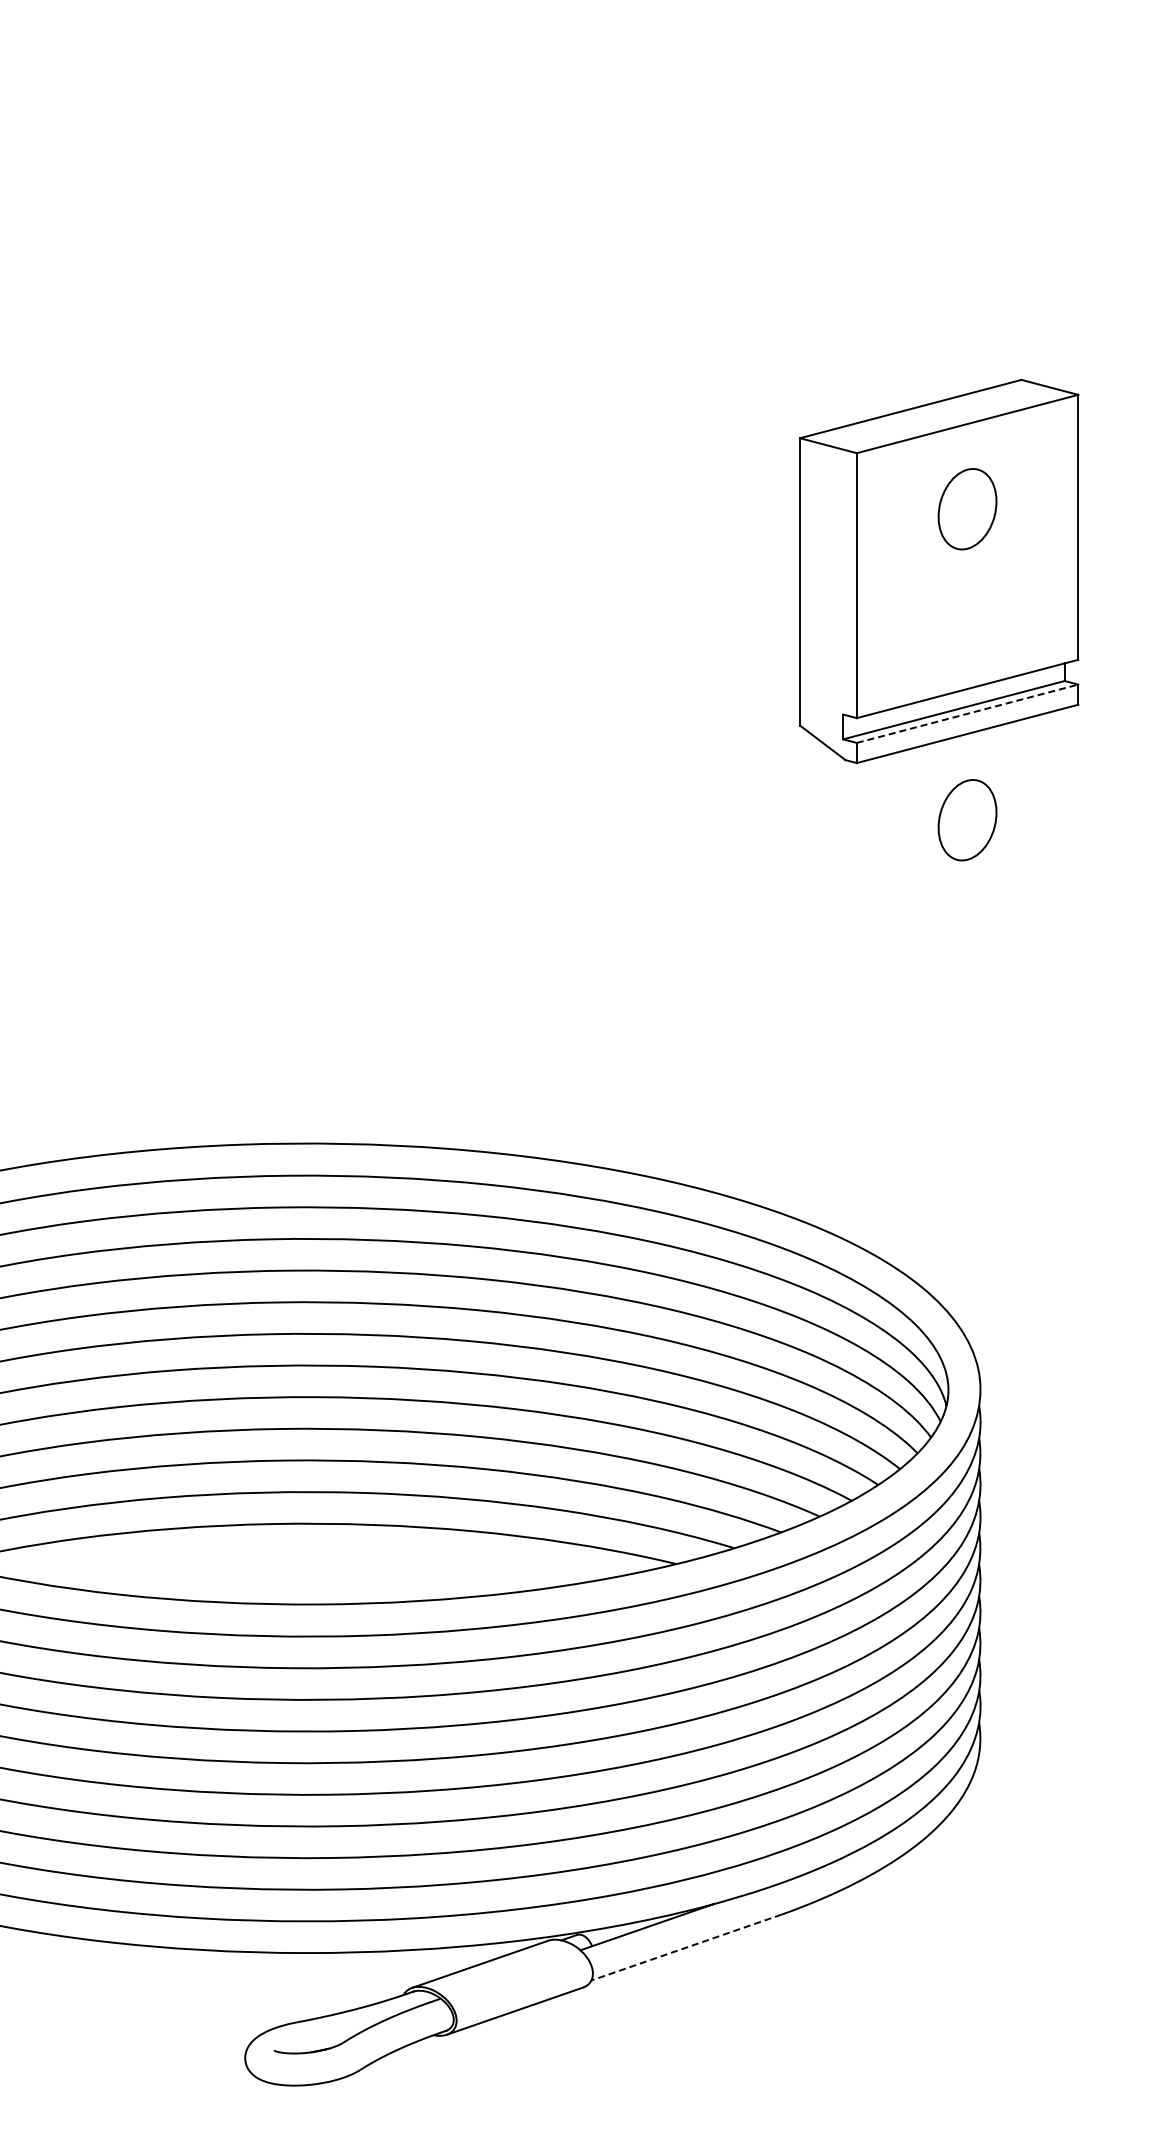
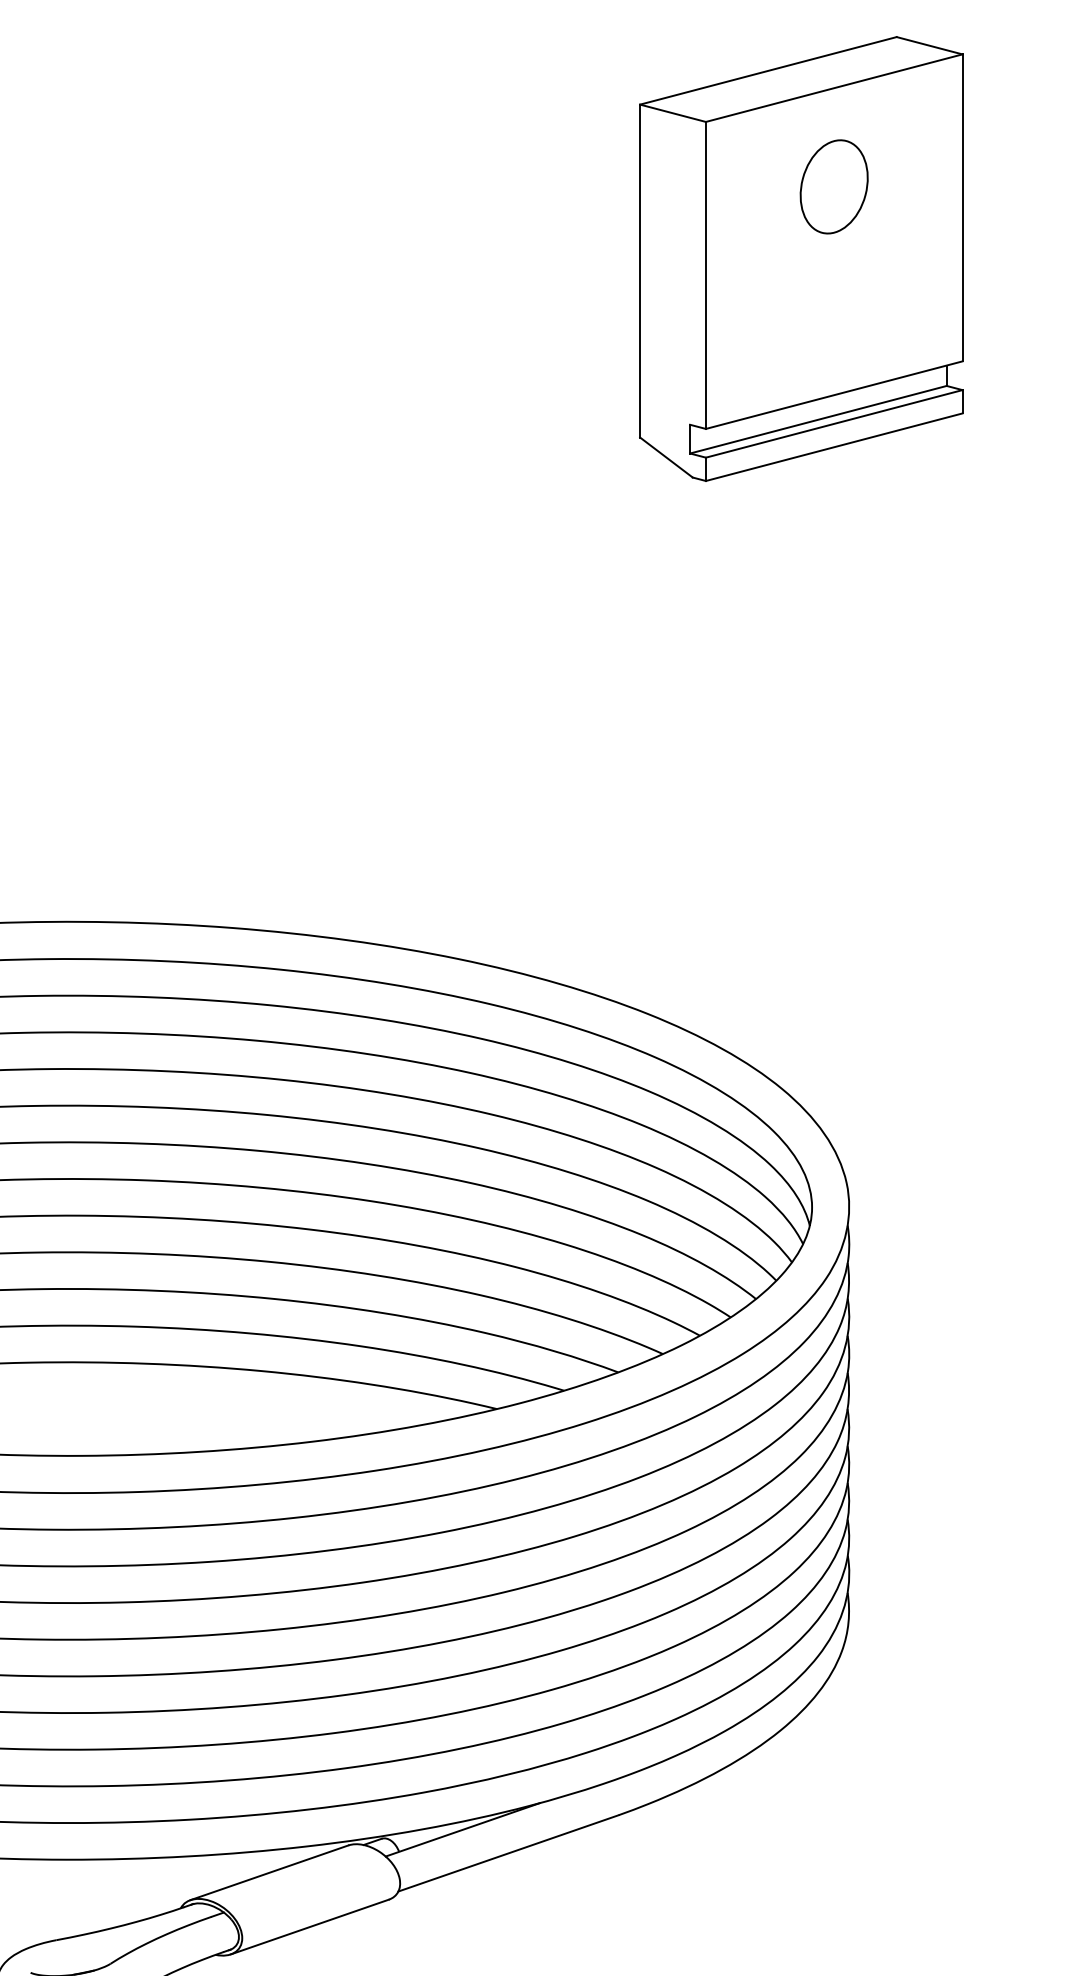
line: (967, 713) -> (834, 423), dashed -> solid
part: (967, 820) -> (834, 547), removed
line: (686, 1947) -> (508, 1853), dashed -> solid

